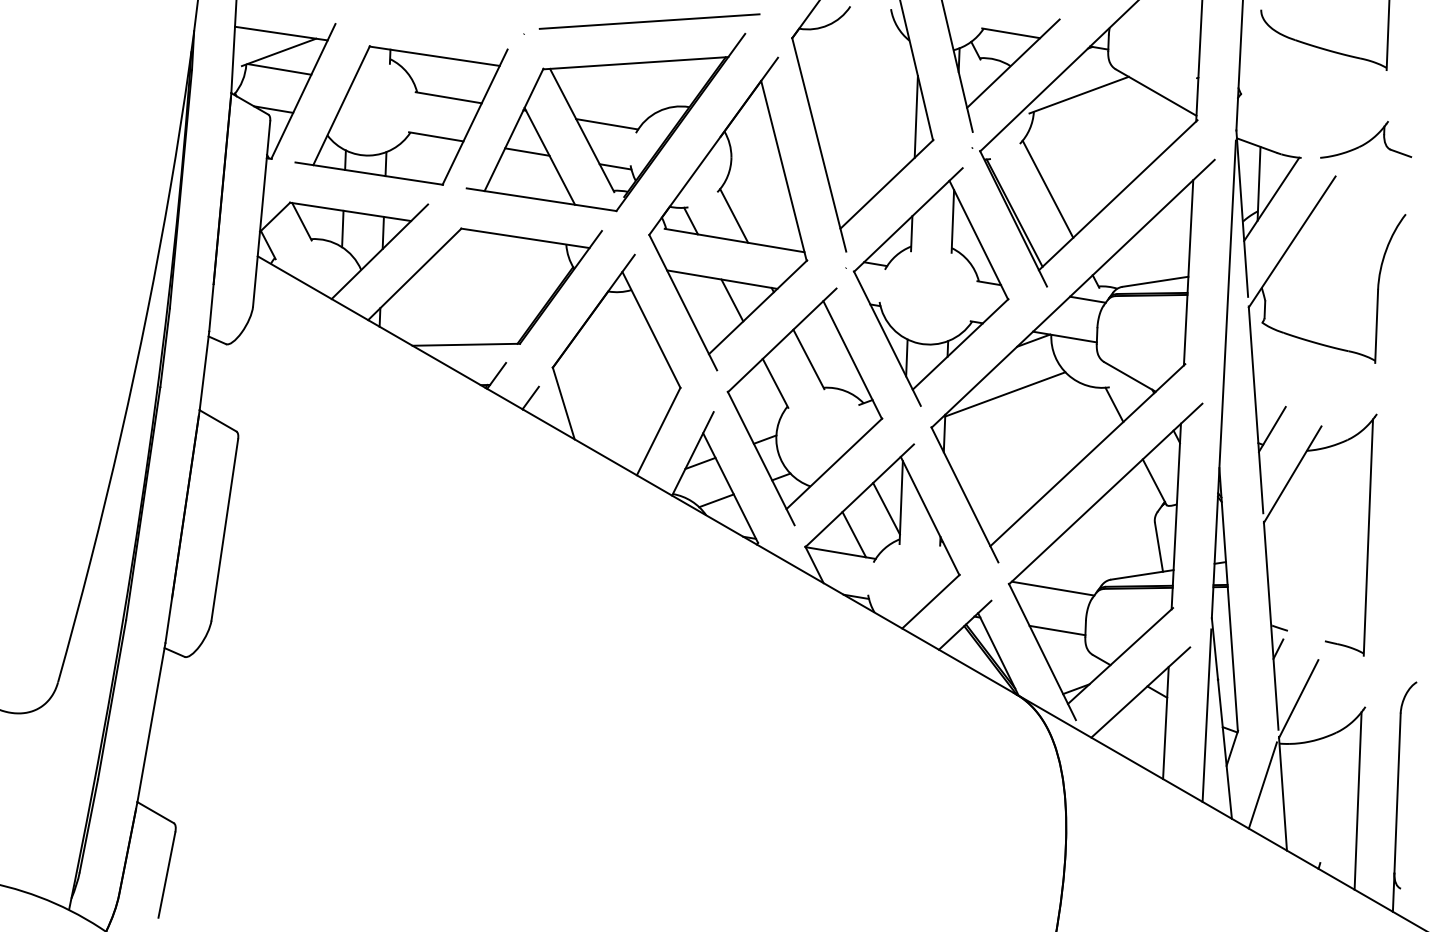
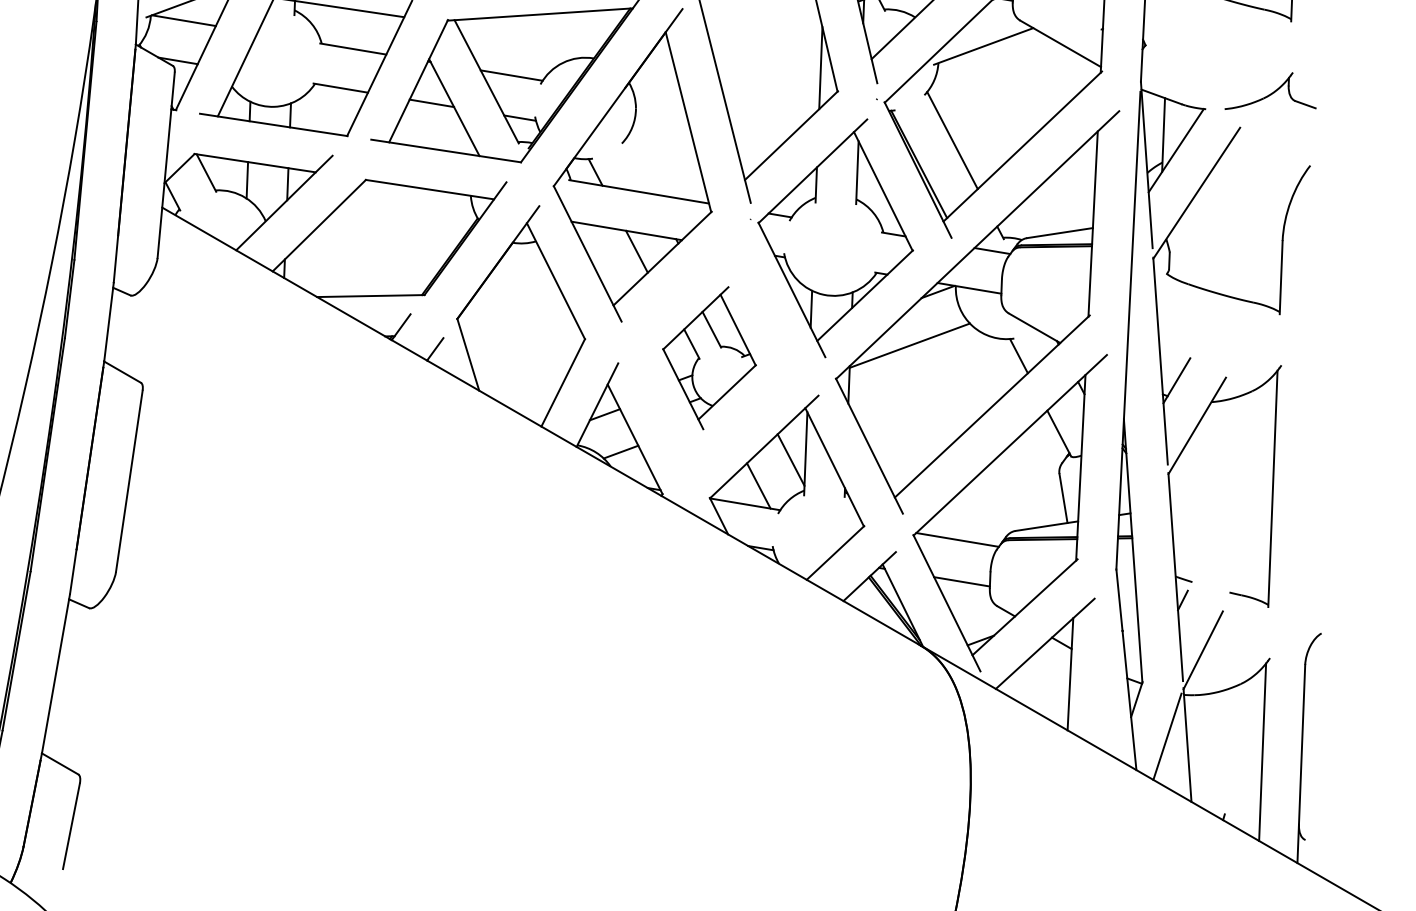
line: (734, 215) -> (639, 166), removed
part: (804, 406) -> (709, 357), size x0.6
line: (1206, 715) -> (1111, 666), removed

